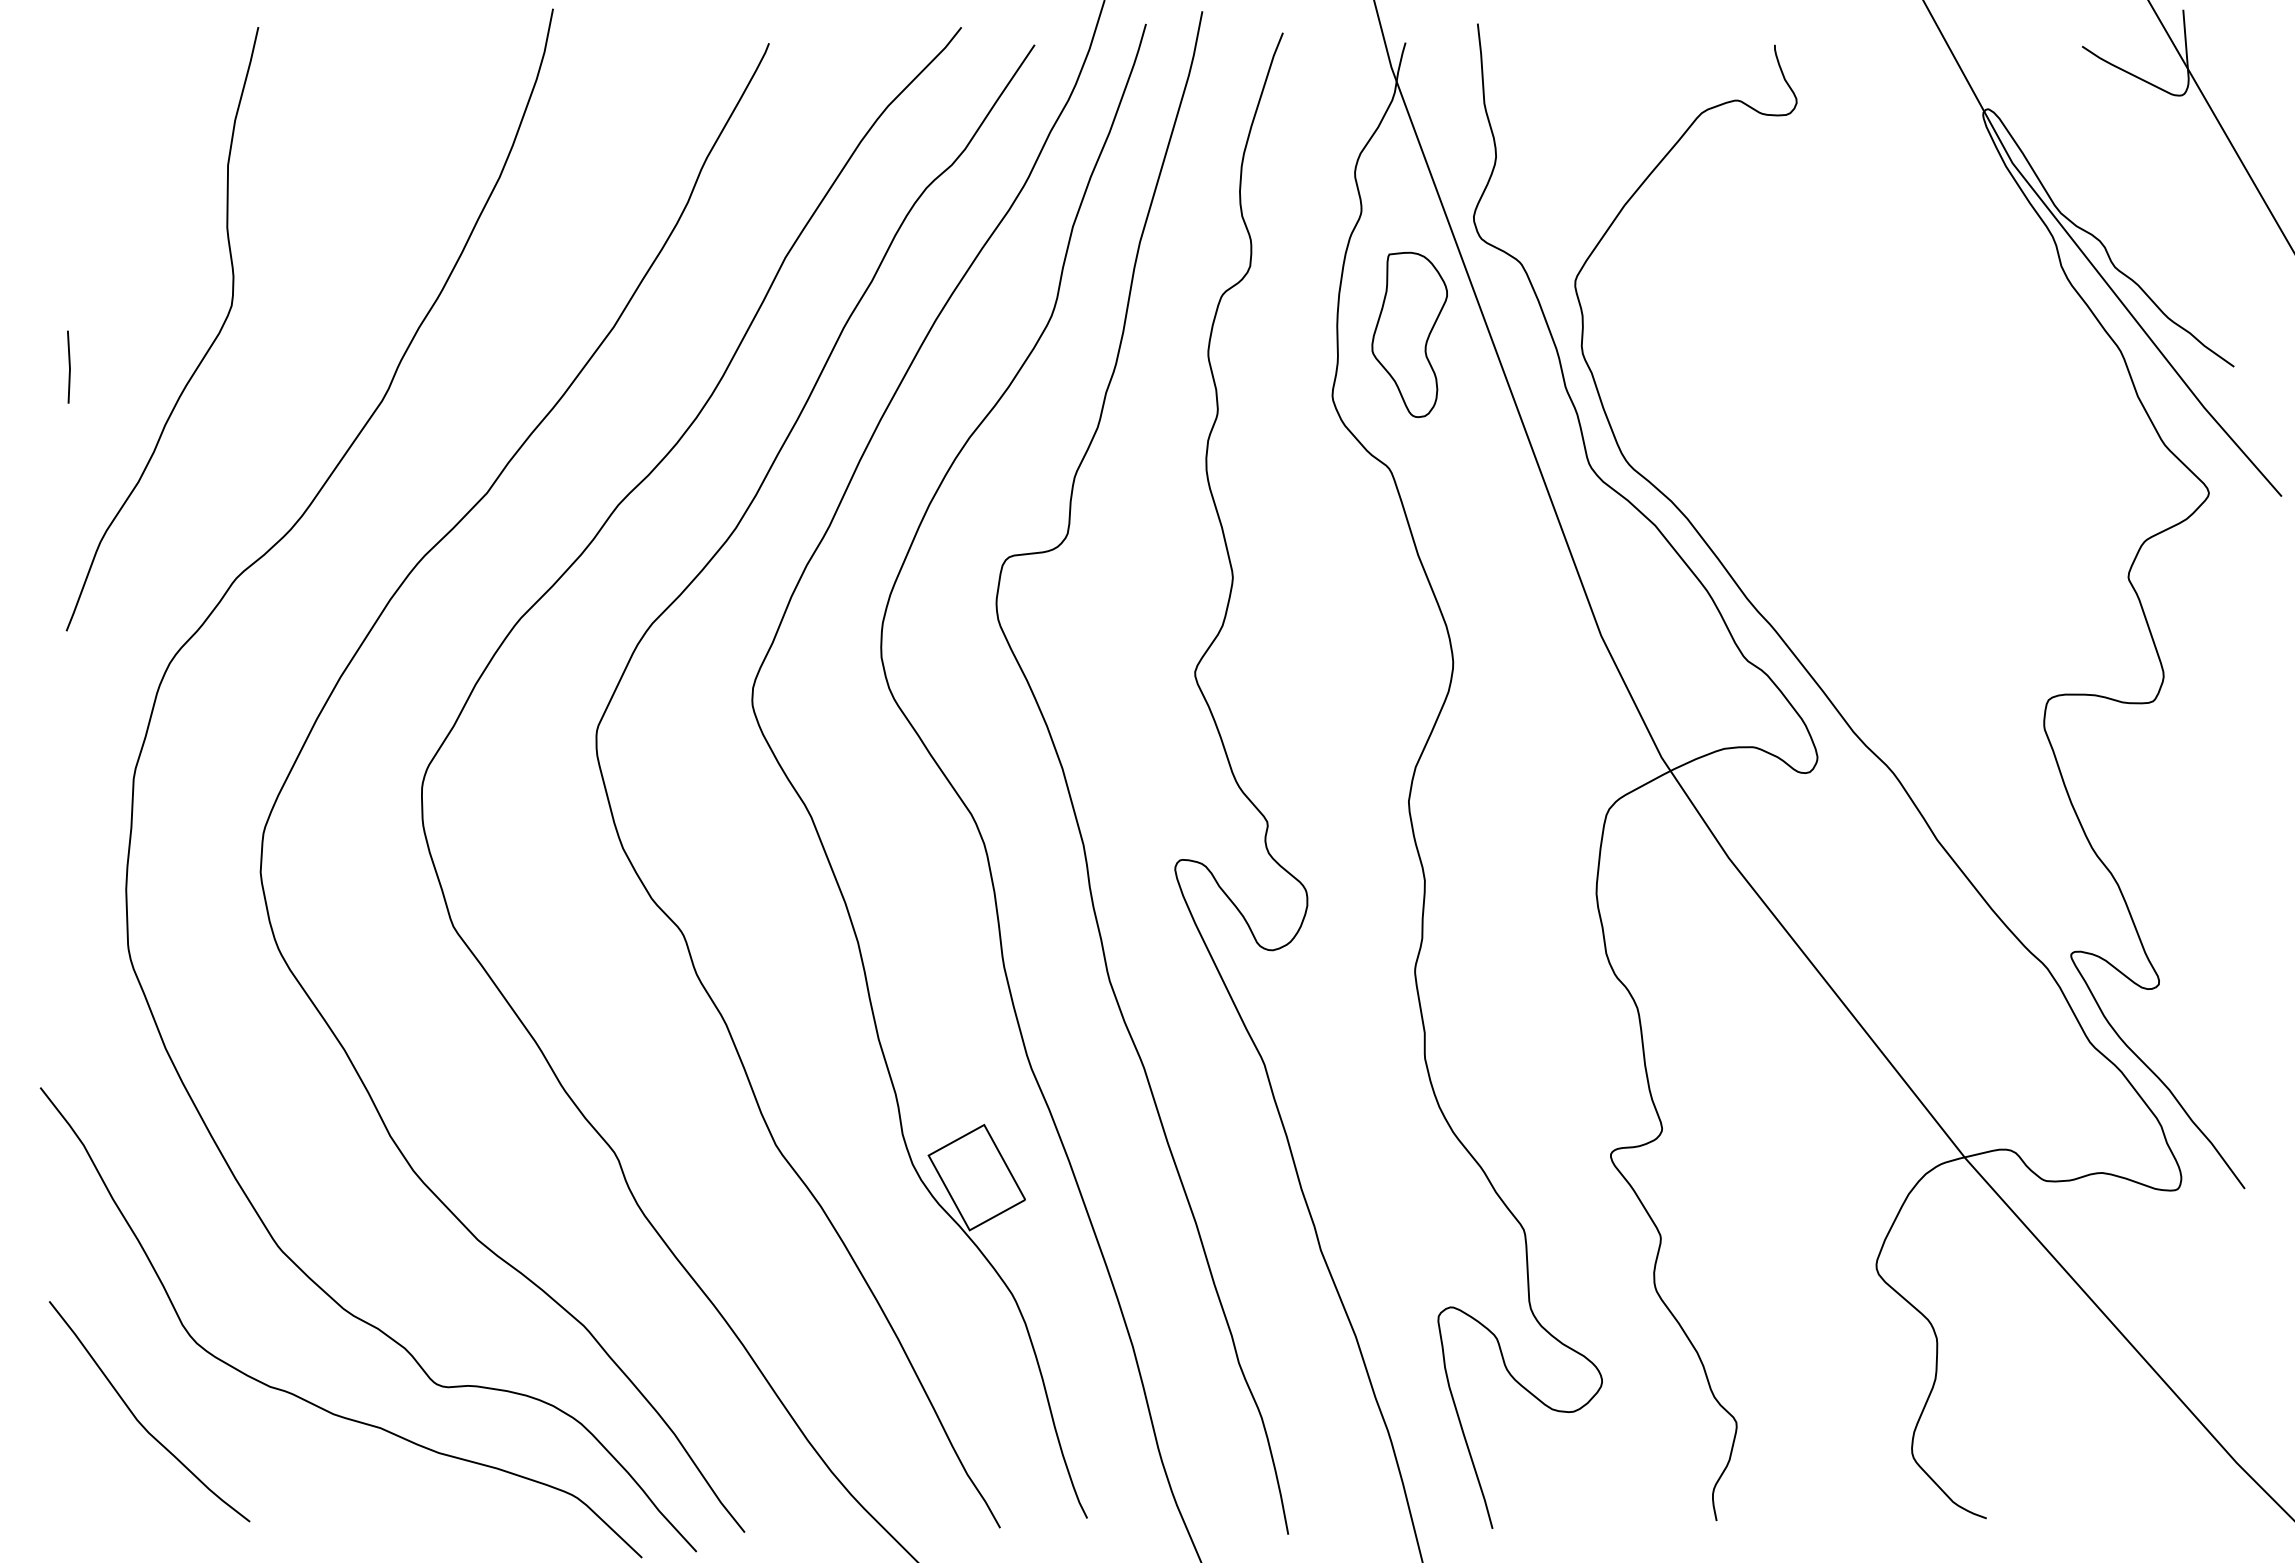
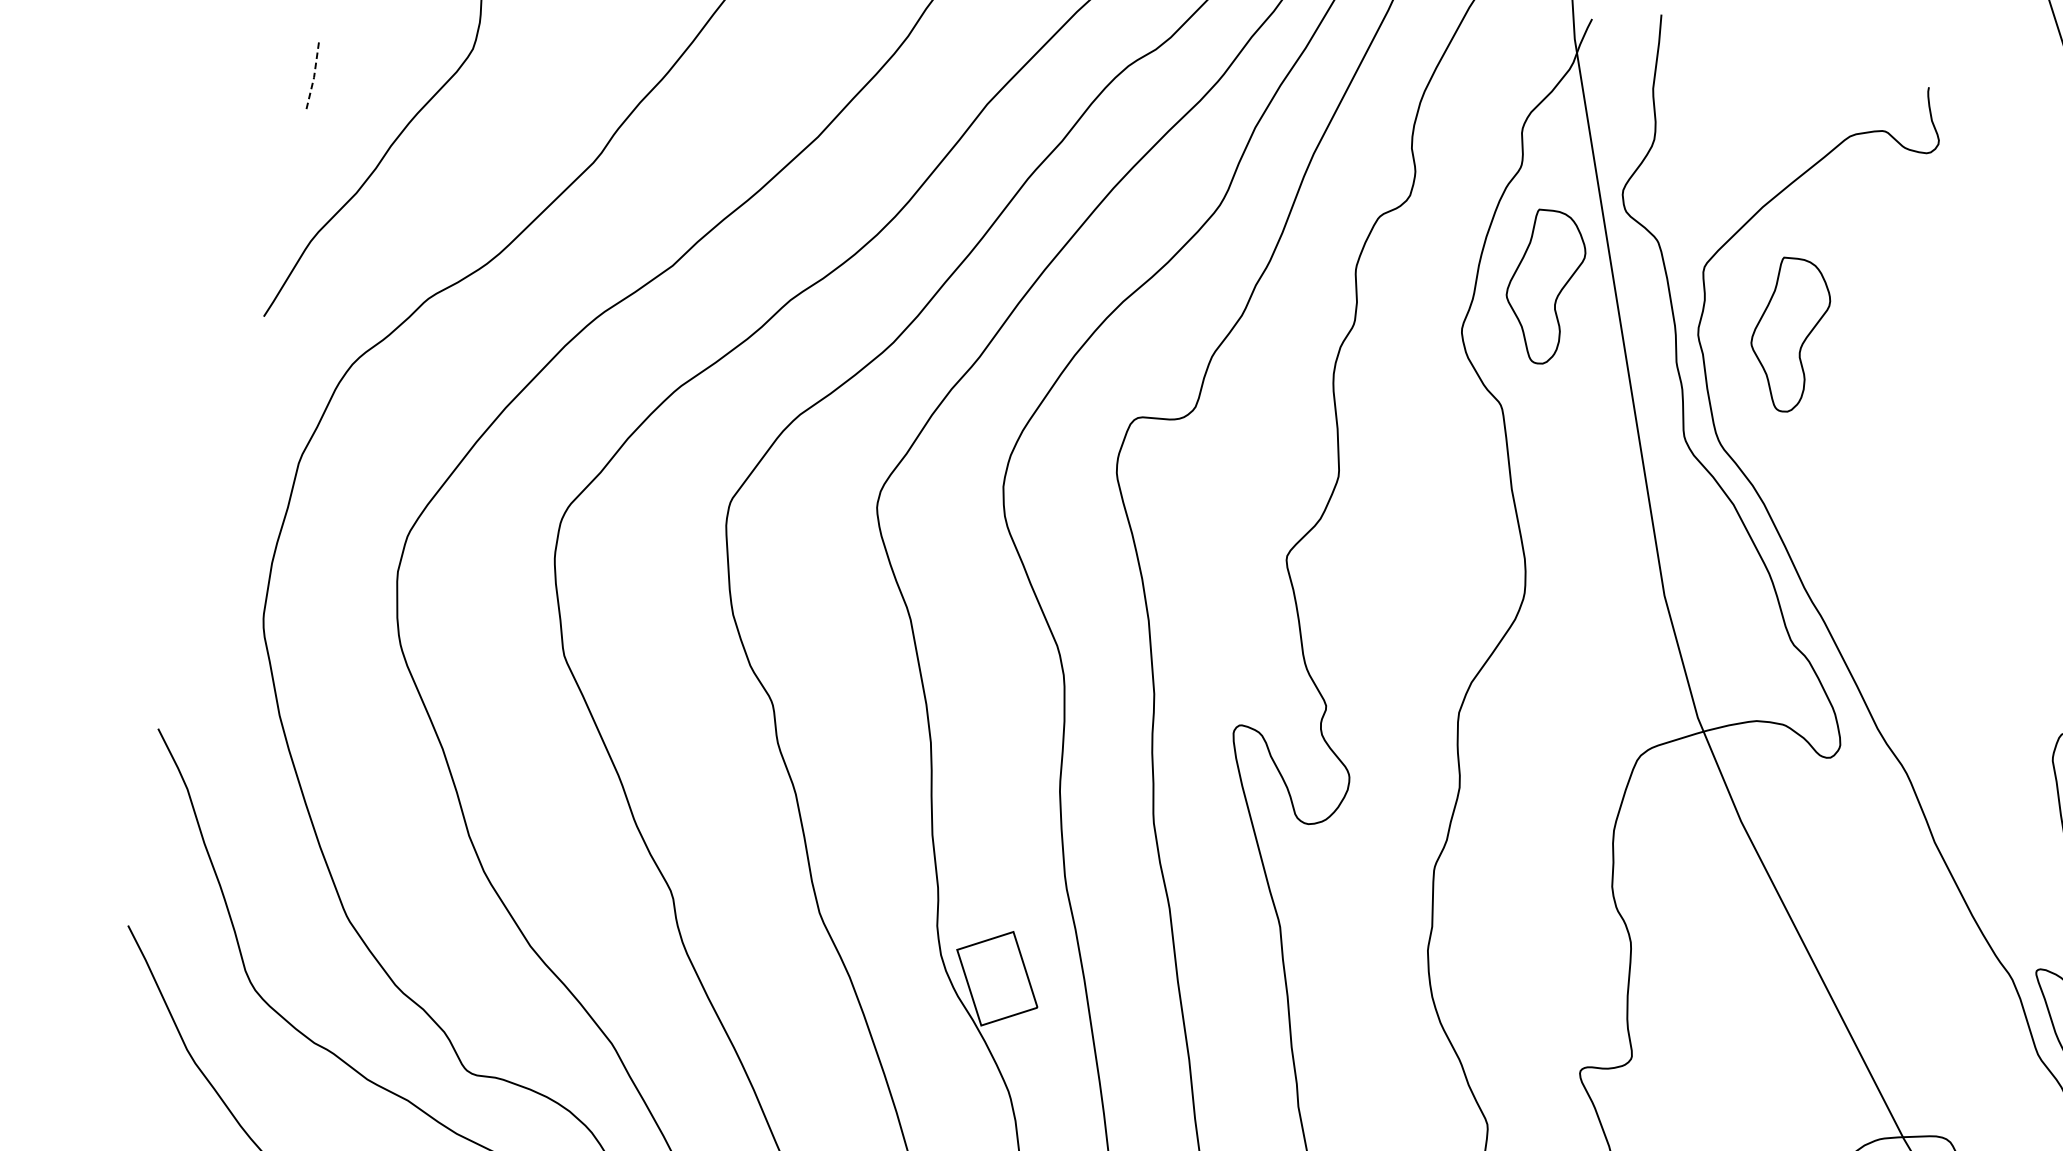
part: (1677, 334) -> (1788, 334), added
line: (69, 367) -> (313, 76), solid -> dashed

